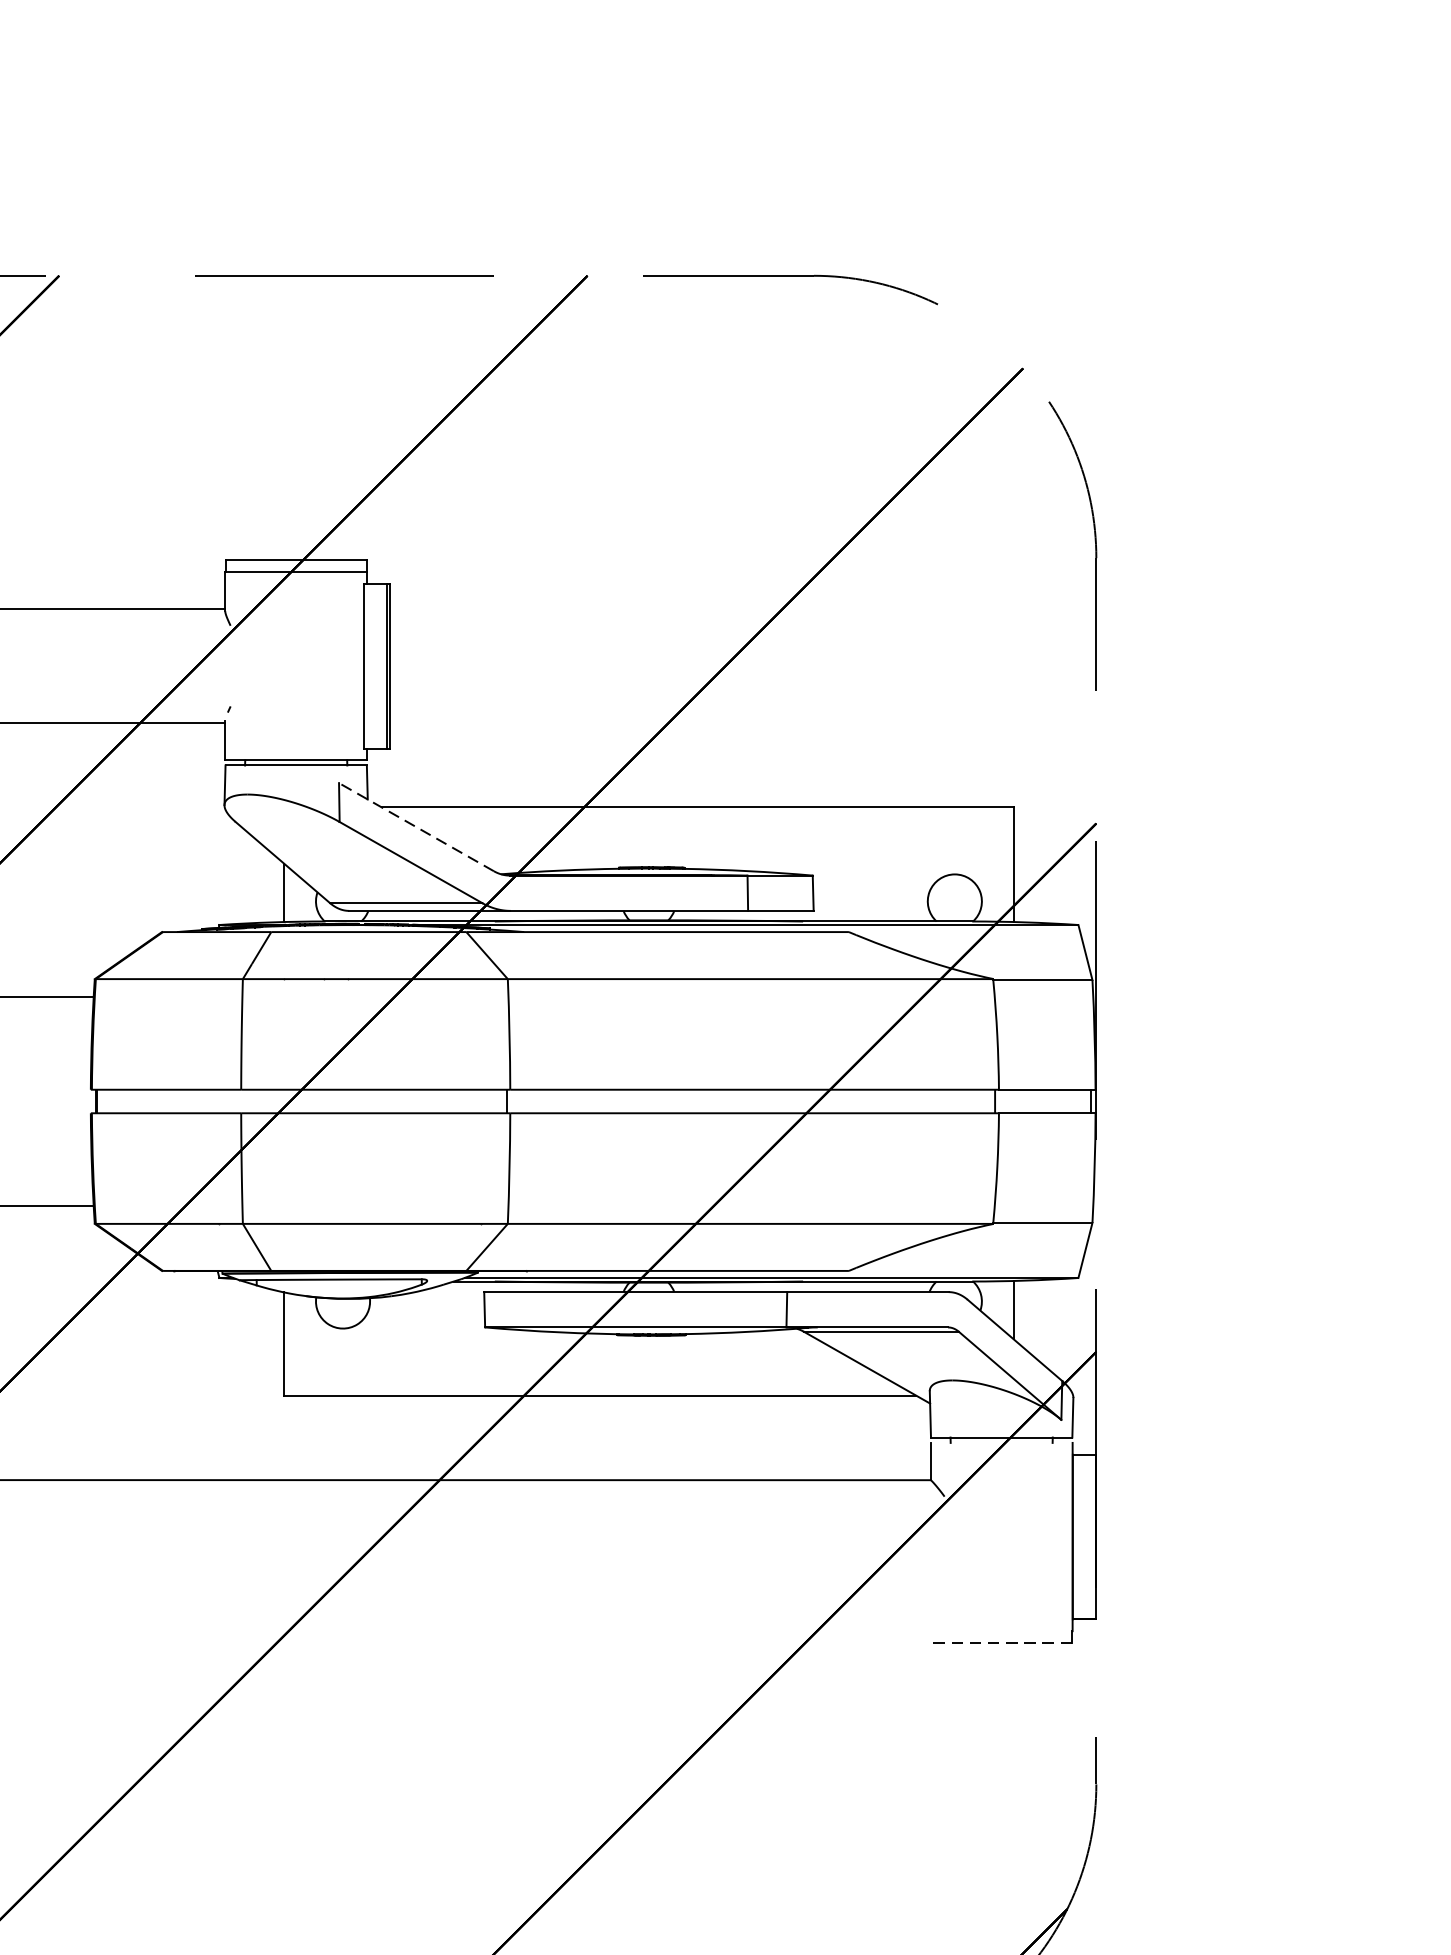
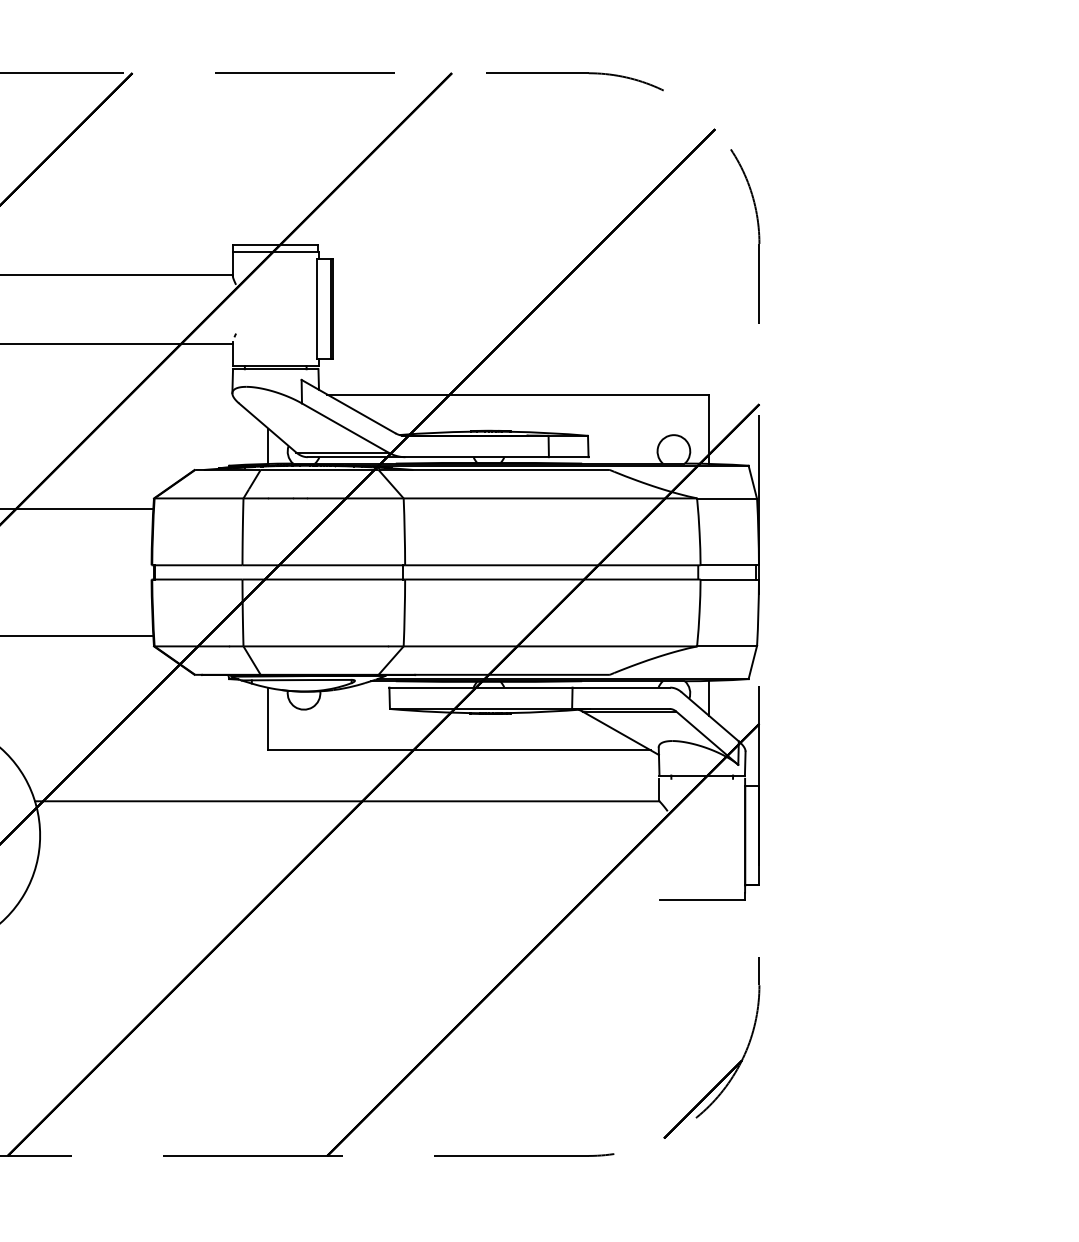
line: (416, 827) -> (348, 406), dashed -> solid
line: (1002, 1642) -> (702, 899), dashed -> solid

